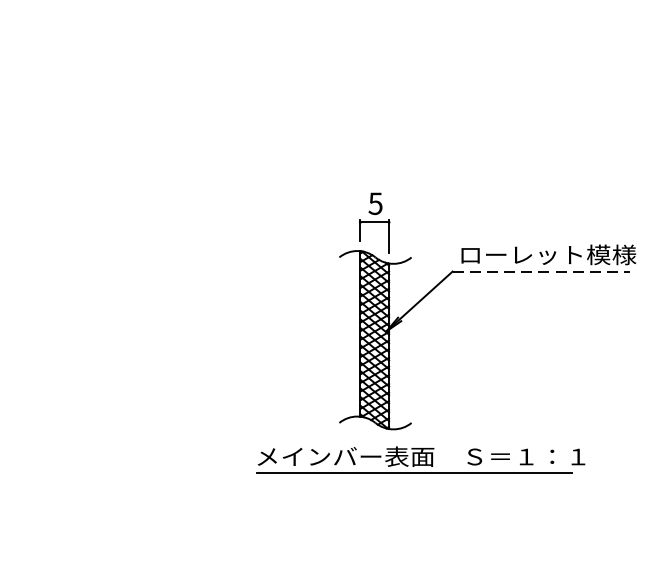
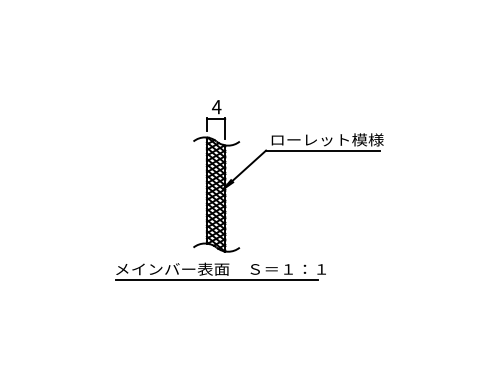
text: (375, 204) -> (216, 107), 5 -> 4
line: (542, 271) -> (323, 150), dashed -> solid
part: (420, 460) -> (220, 271), moved

